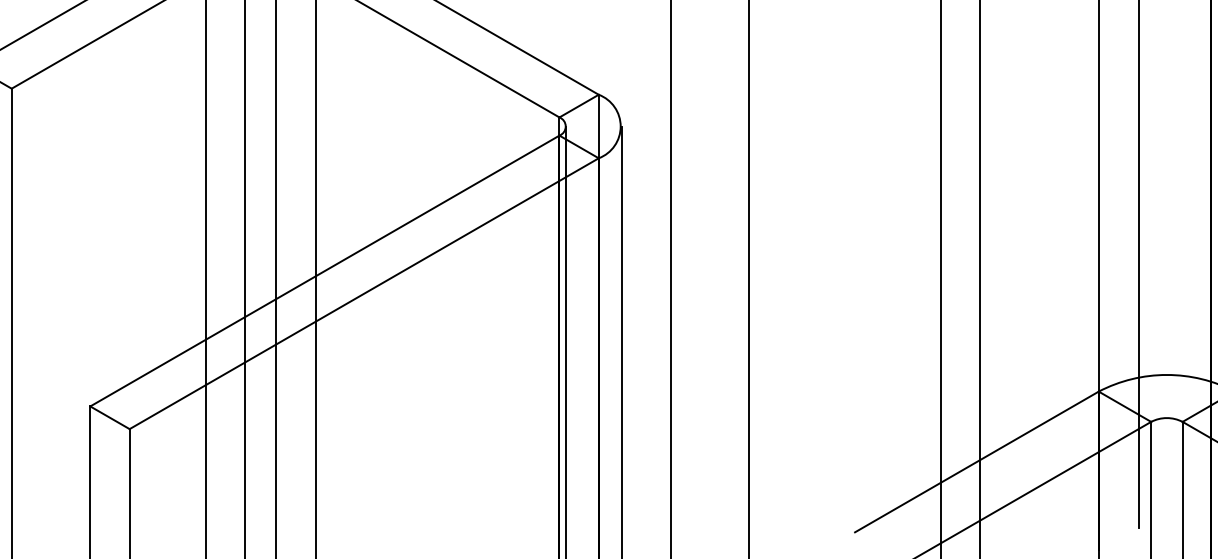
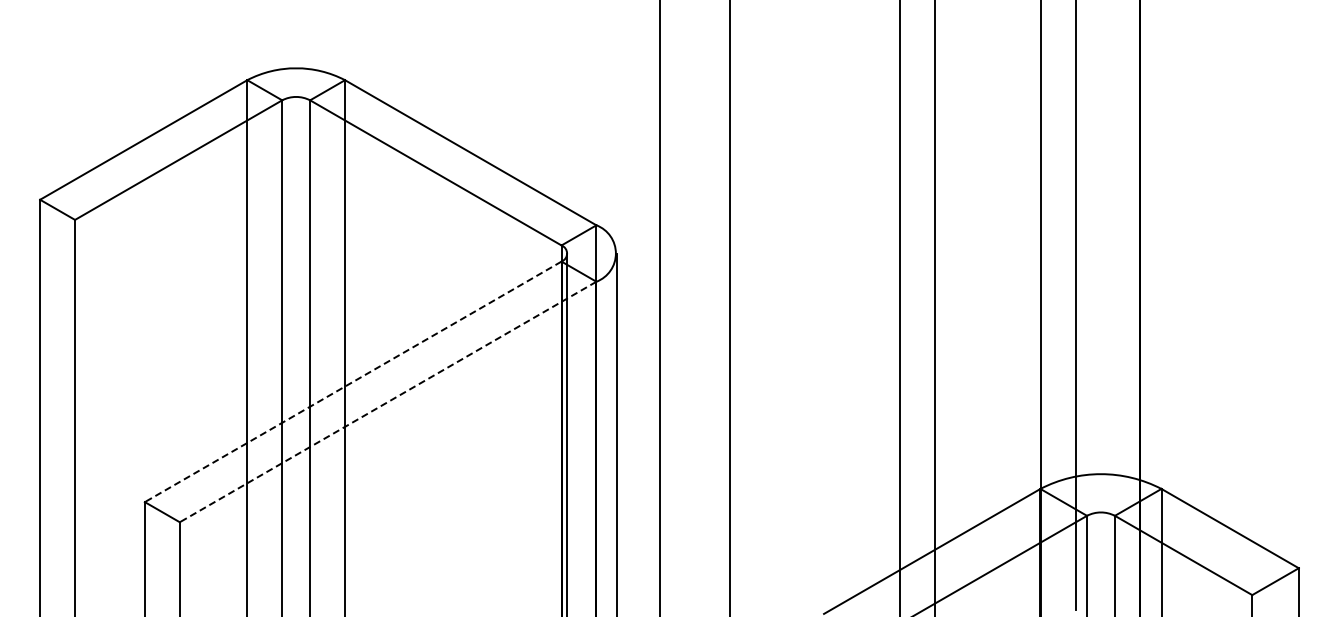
line: (325, 270) -> (353, 381), solid -> dashed
line: (364, 294) -> (388, 402), solid -> dashed

